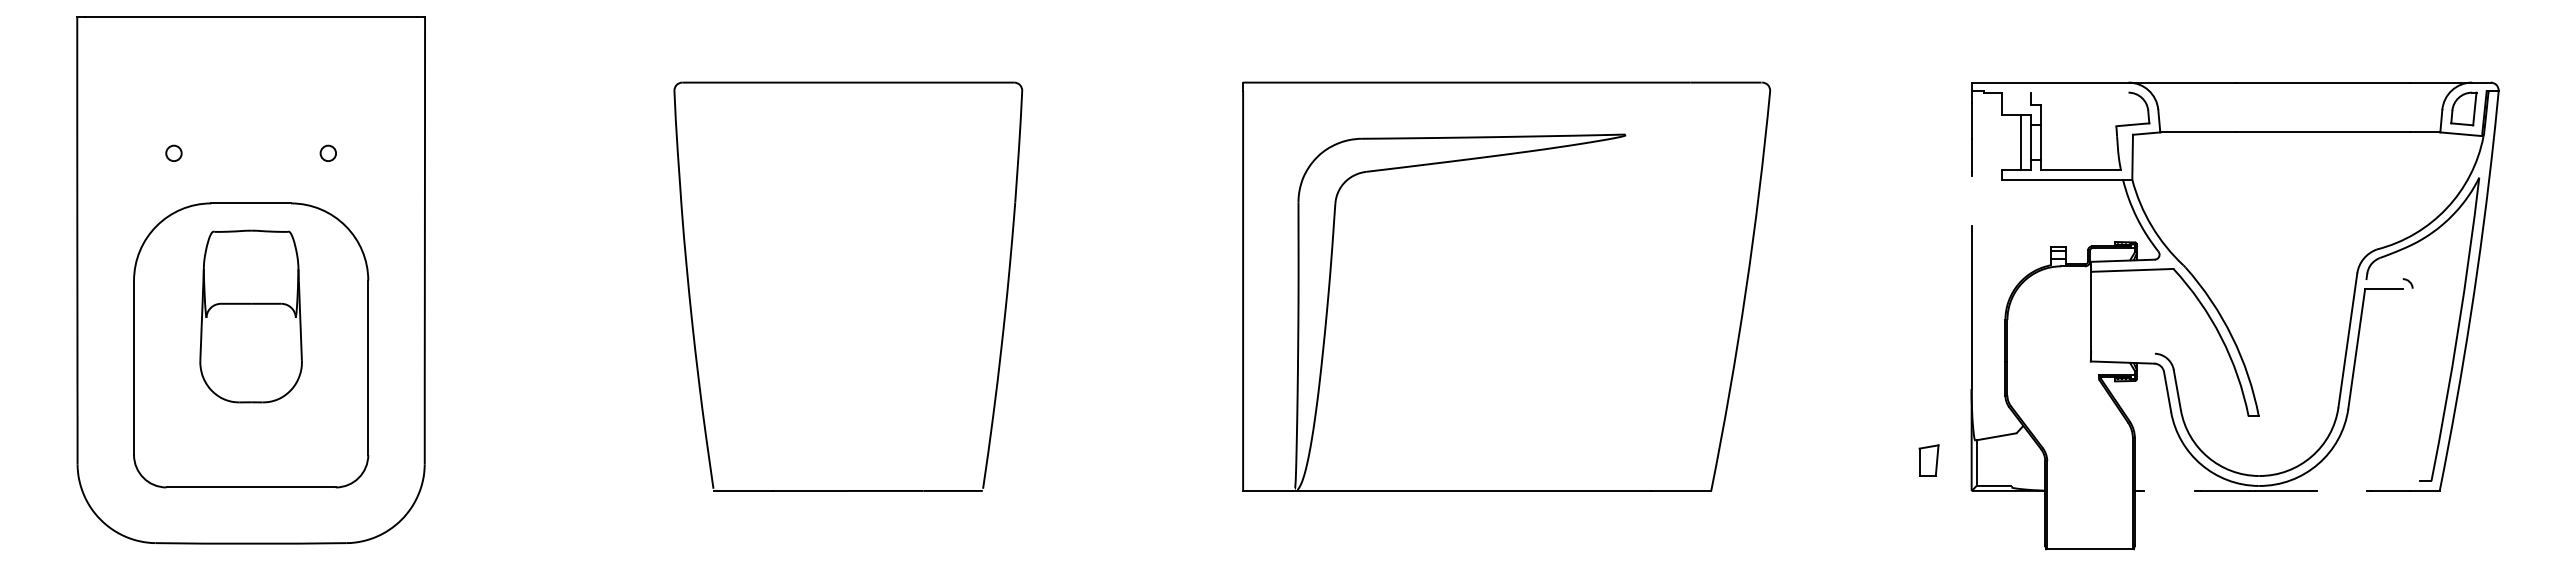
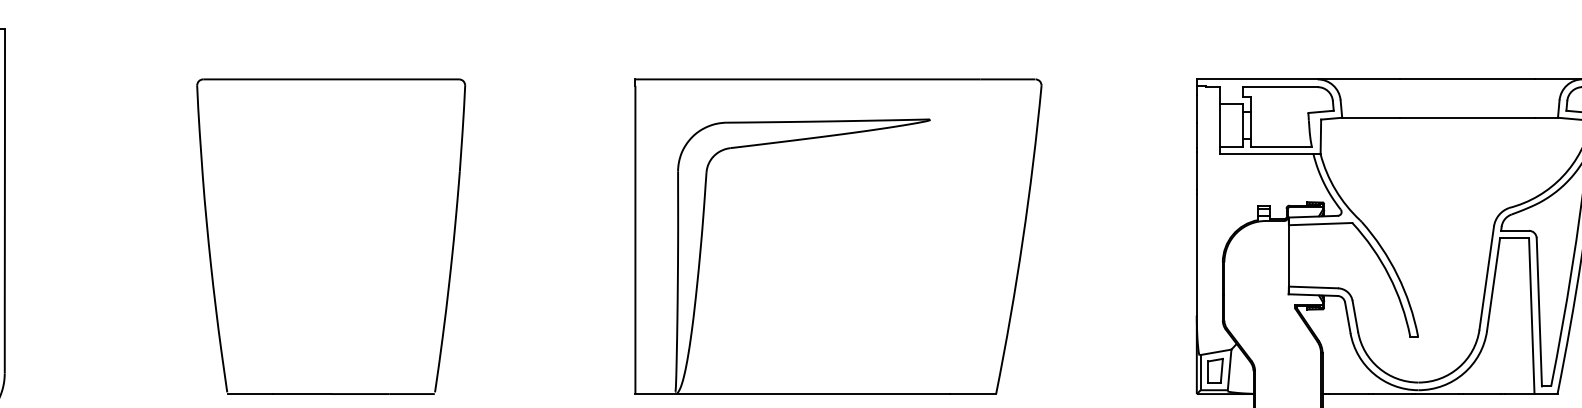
line: (2079, 92) -> (1279, 87), added
line: (2020, 141) -> (1219, 124), moved
line: (1971, 201) -> (1196, 171), added
line: (2384, 279) -> (1514, 231), added
line: (2122, 352) -> (1313, 287), added
line: (2415, 384) -> (1538, 312), added
line: (2405, 389) -> (1531, 315), added
line: (2013, 459) -> (1229, 369), added
part: (1928, 460) -> (1215, 370), moved
line: (2169, 490) -> (1349, 393), added
line: (2341, 490) -> (1481, 393), added

